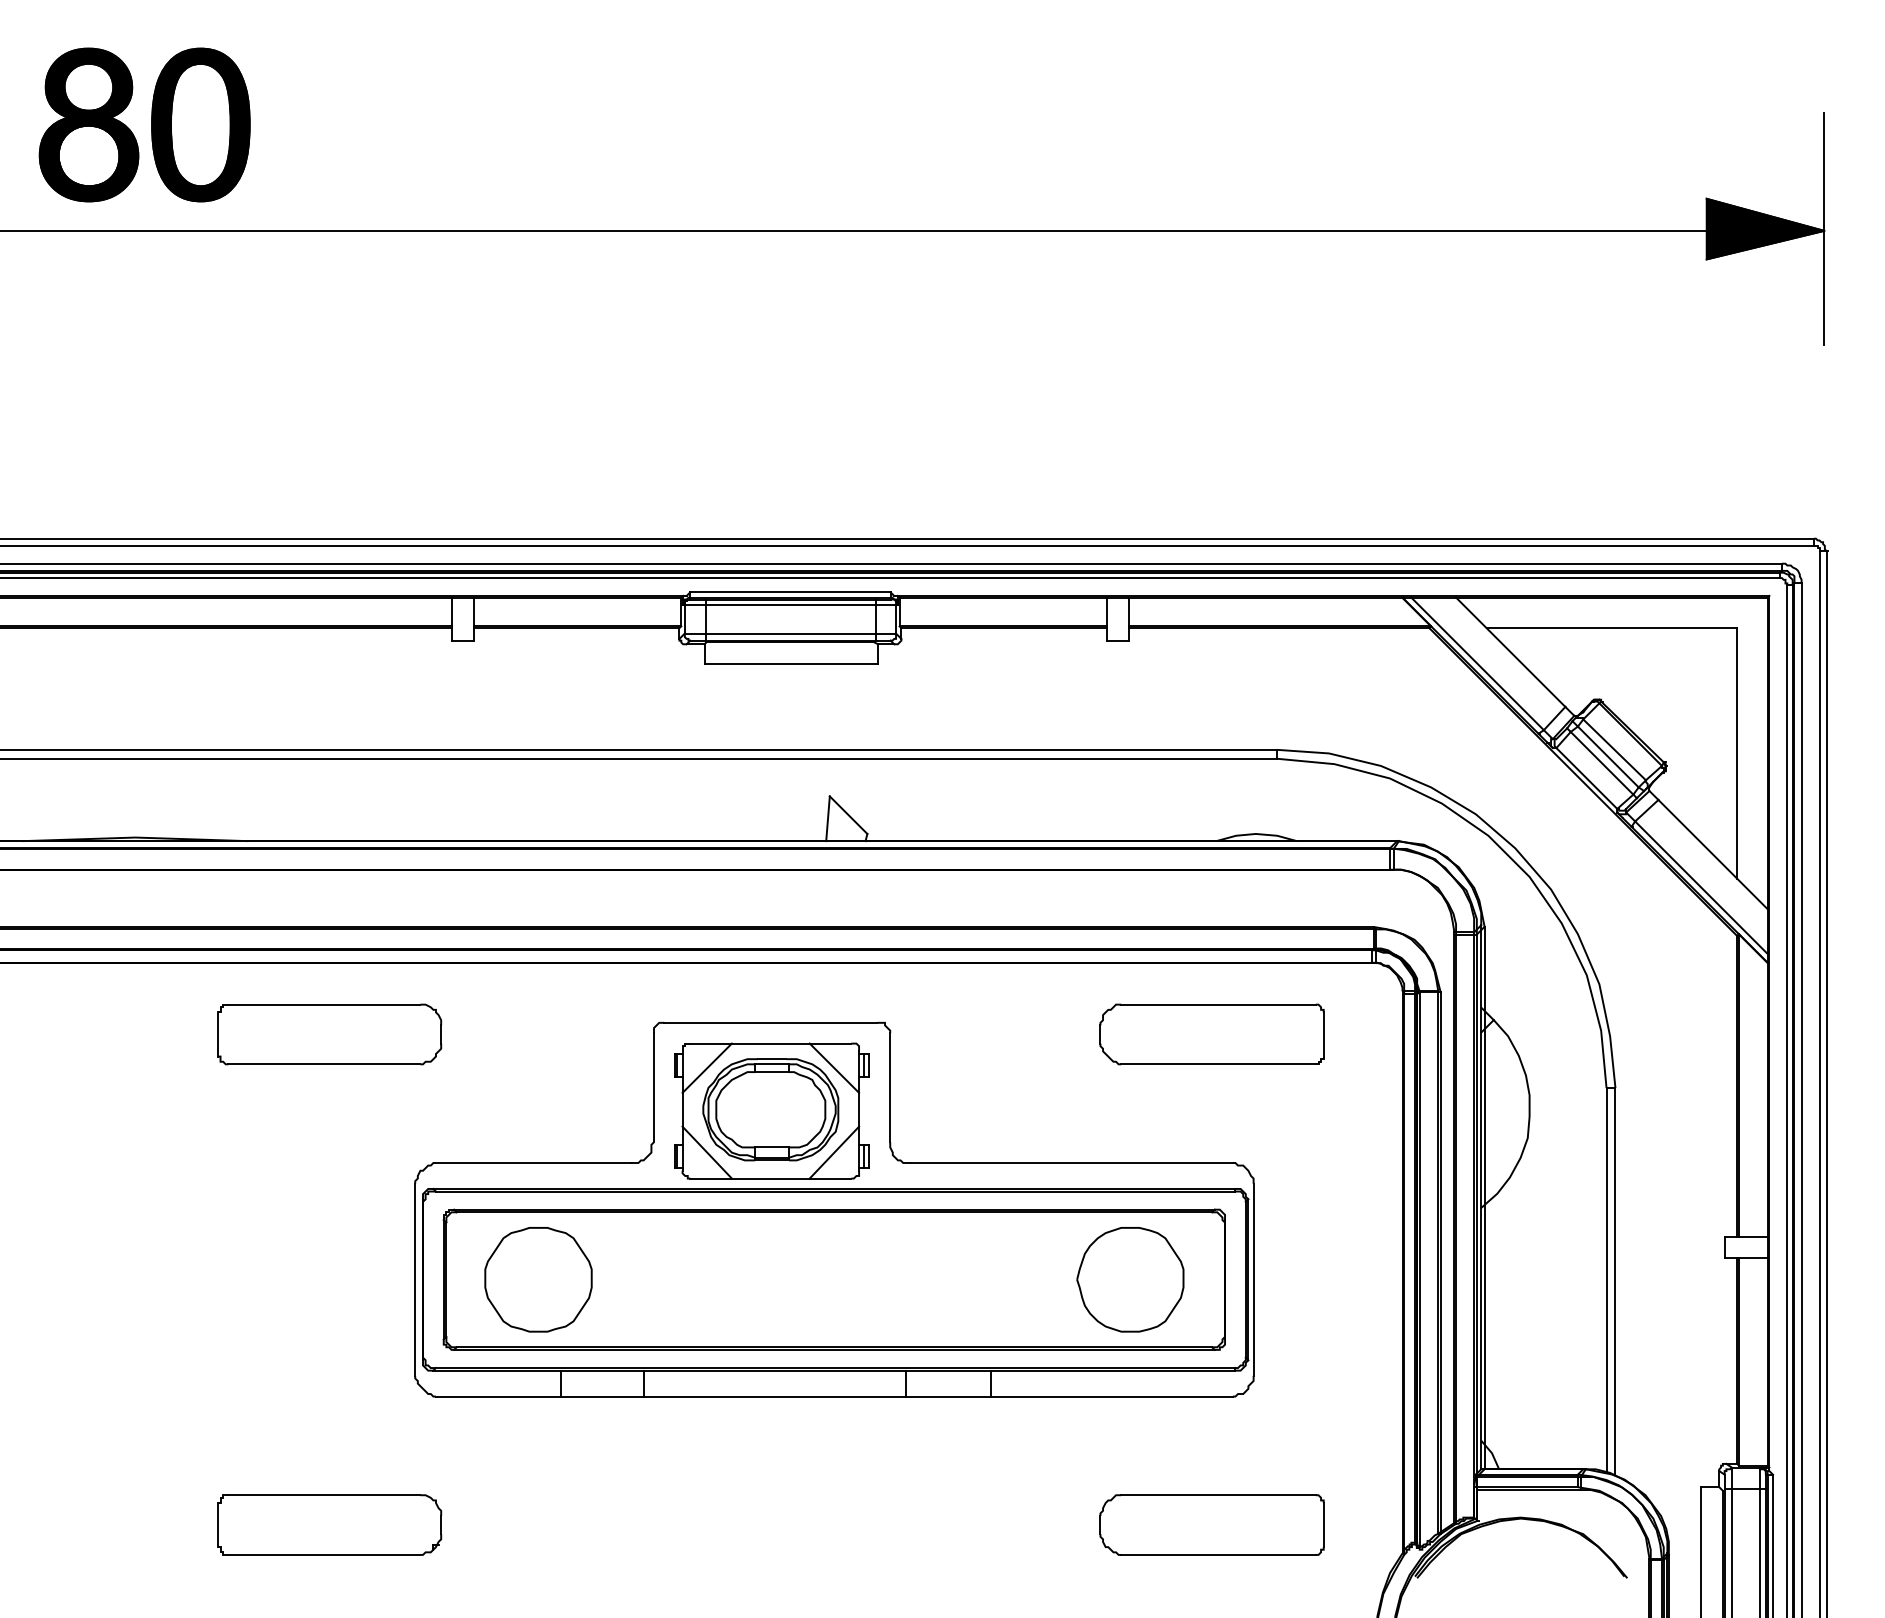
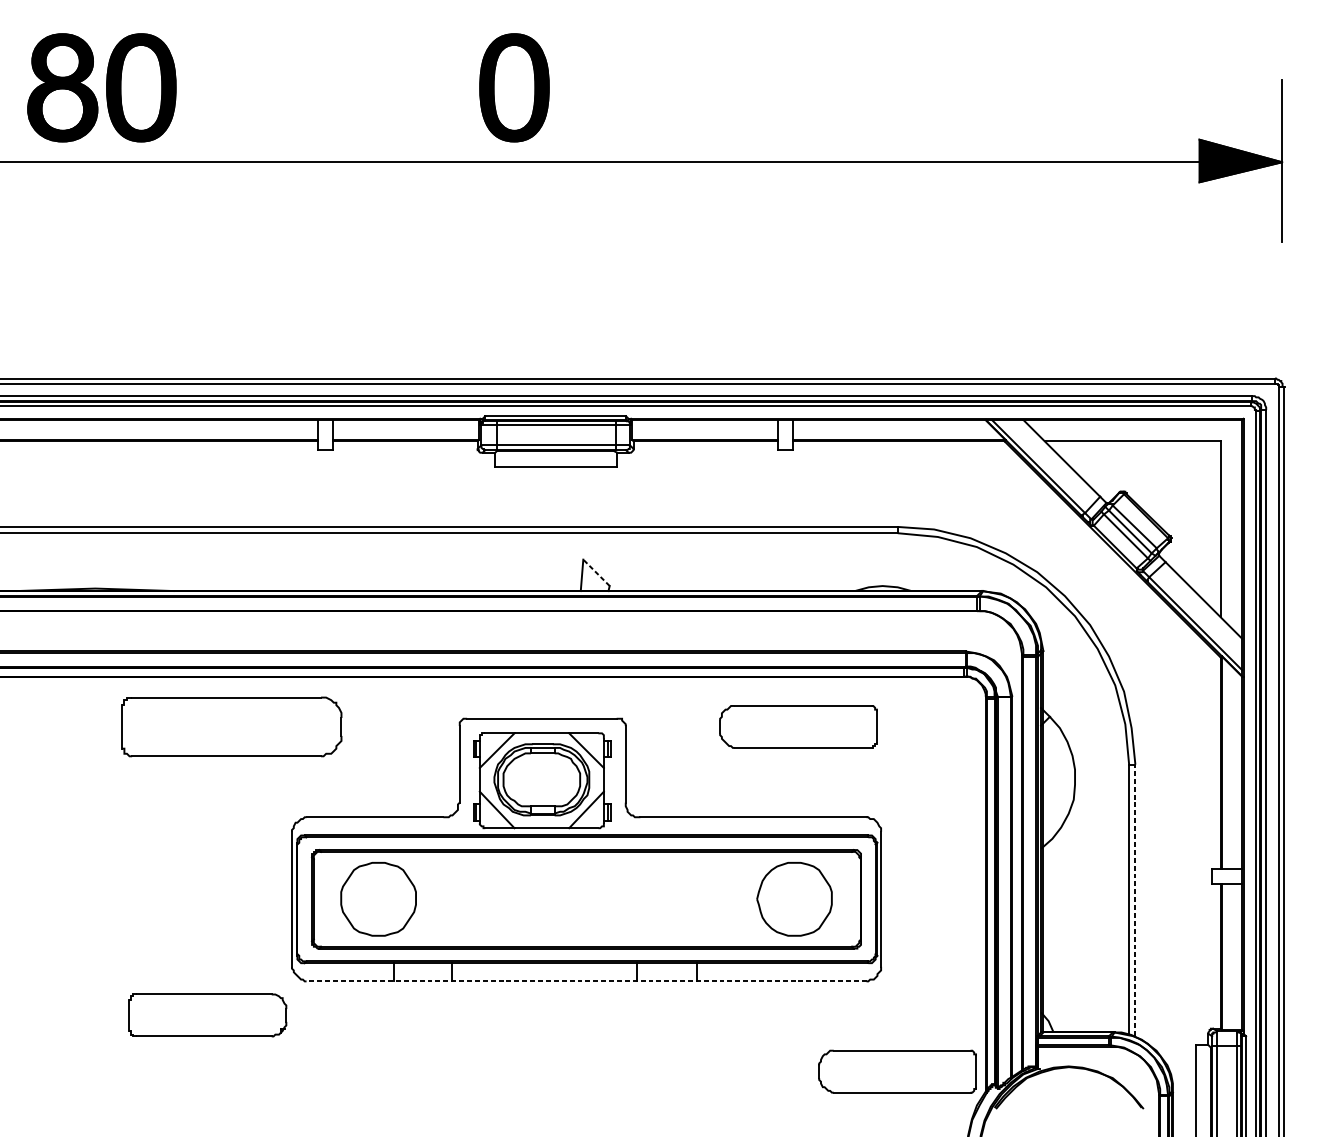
part: (731, 124) -> (514, 87), added
line: (848, 815) -> (596, 573), solid -> dashed
part: (329, 1034) -> (231, 726), size x1.4
part: (1211, 1034) -> (798, 726), moved
line: (1615, 1280) -> (1135, 899), solid -> dashed
line: (833, 1396) -> (585, 981), solid -> dashed
part: (329, 1524) -> (207, 1015), moved
part: (1211, 1524) -> (897, 1071), moved

